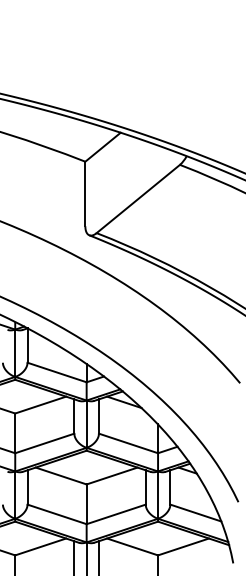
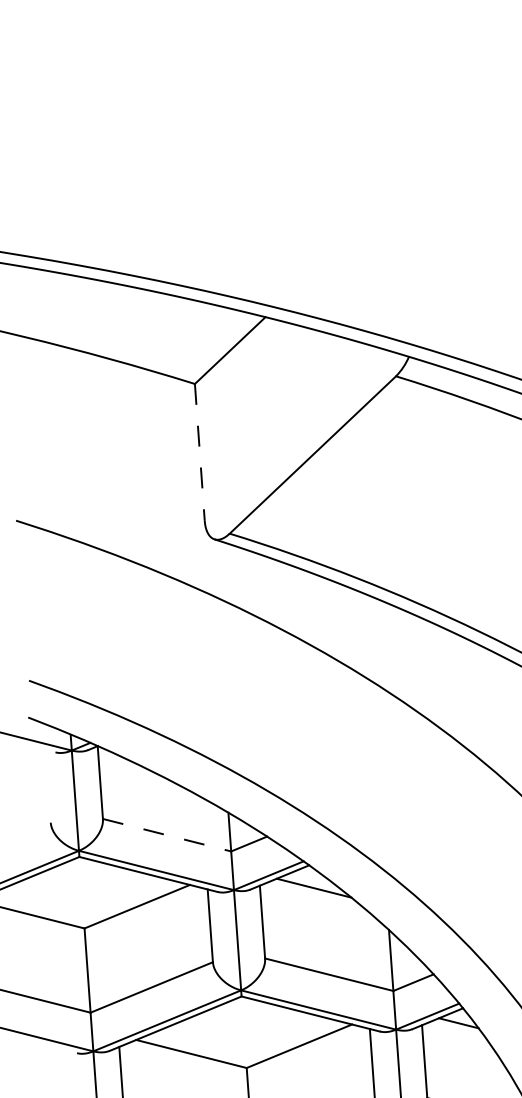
line: (85, 194) -> (200, 453), solid -> dashed
line: (57, 372) -> (167, 835), solid -> dashed

